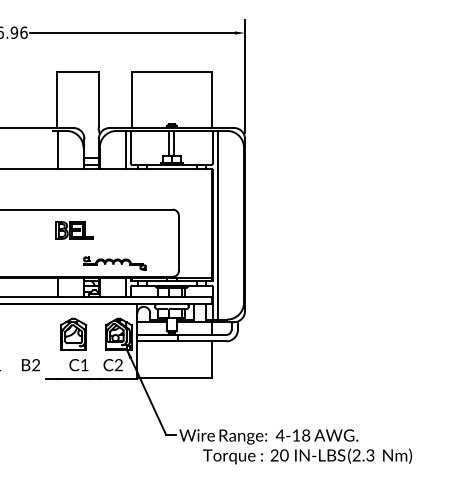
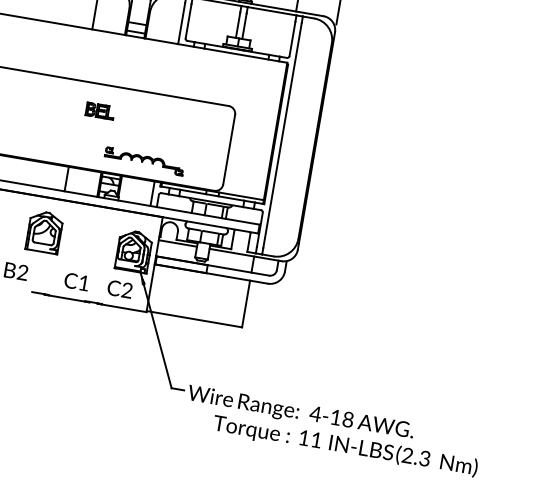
part: (74, 230) -> (100, 111), size x0.6
part: (73, 333) -> (44, 231), moved
text: (279, 455) -> (310, 439), 20 -> 11

